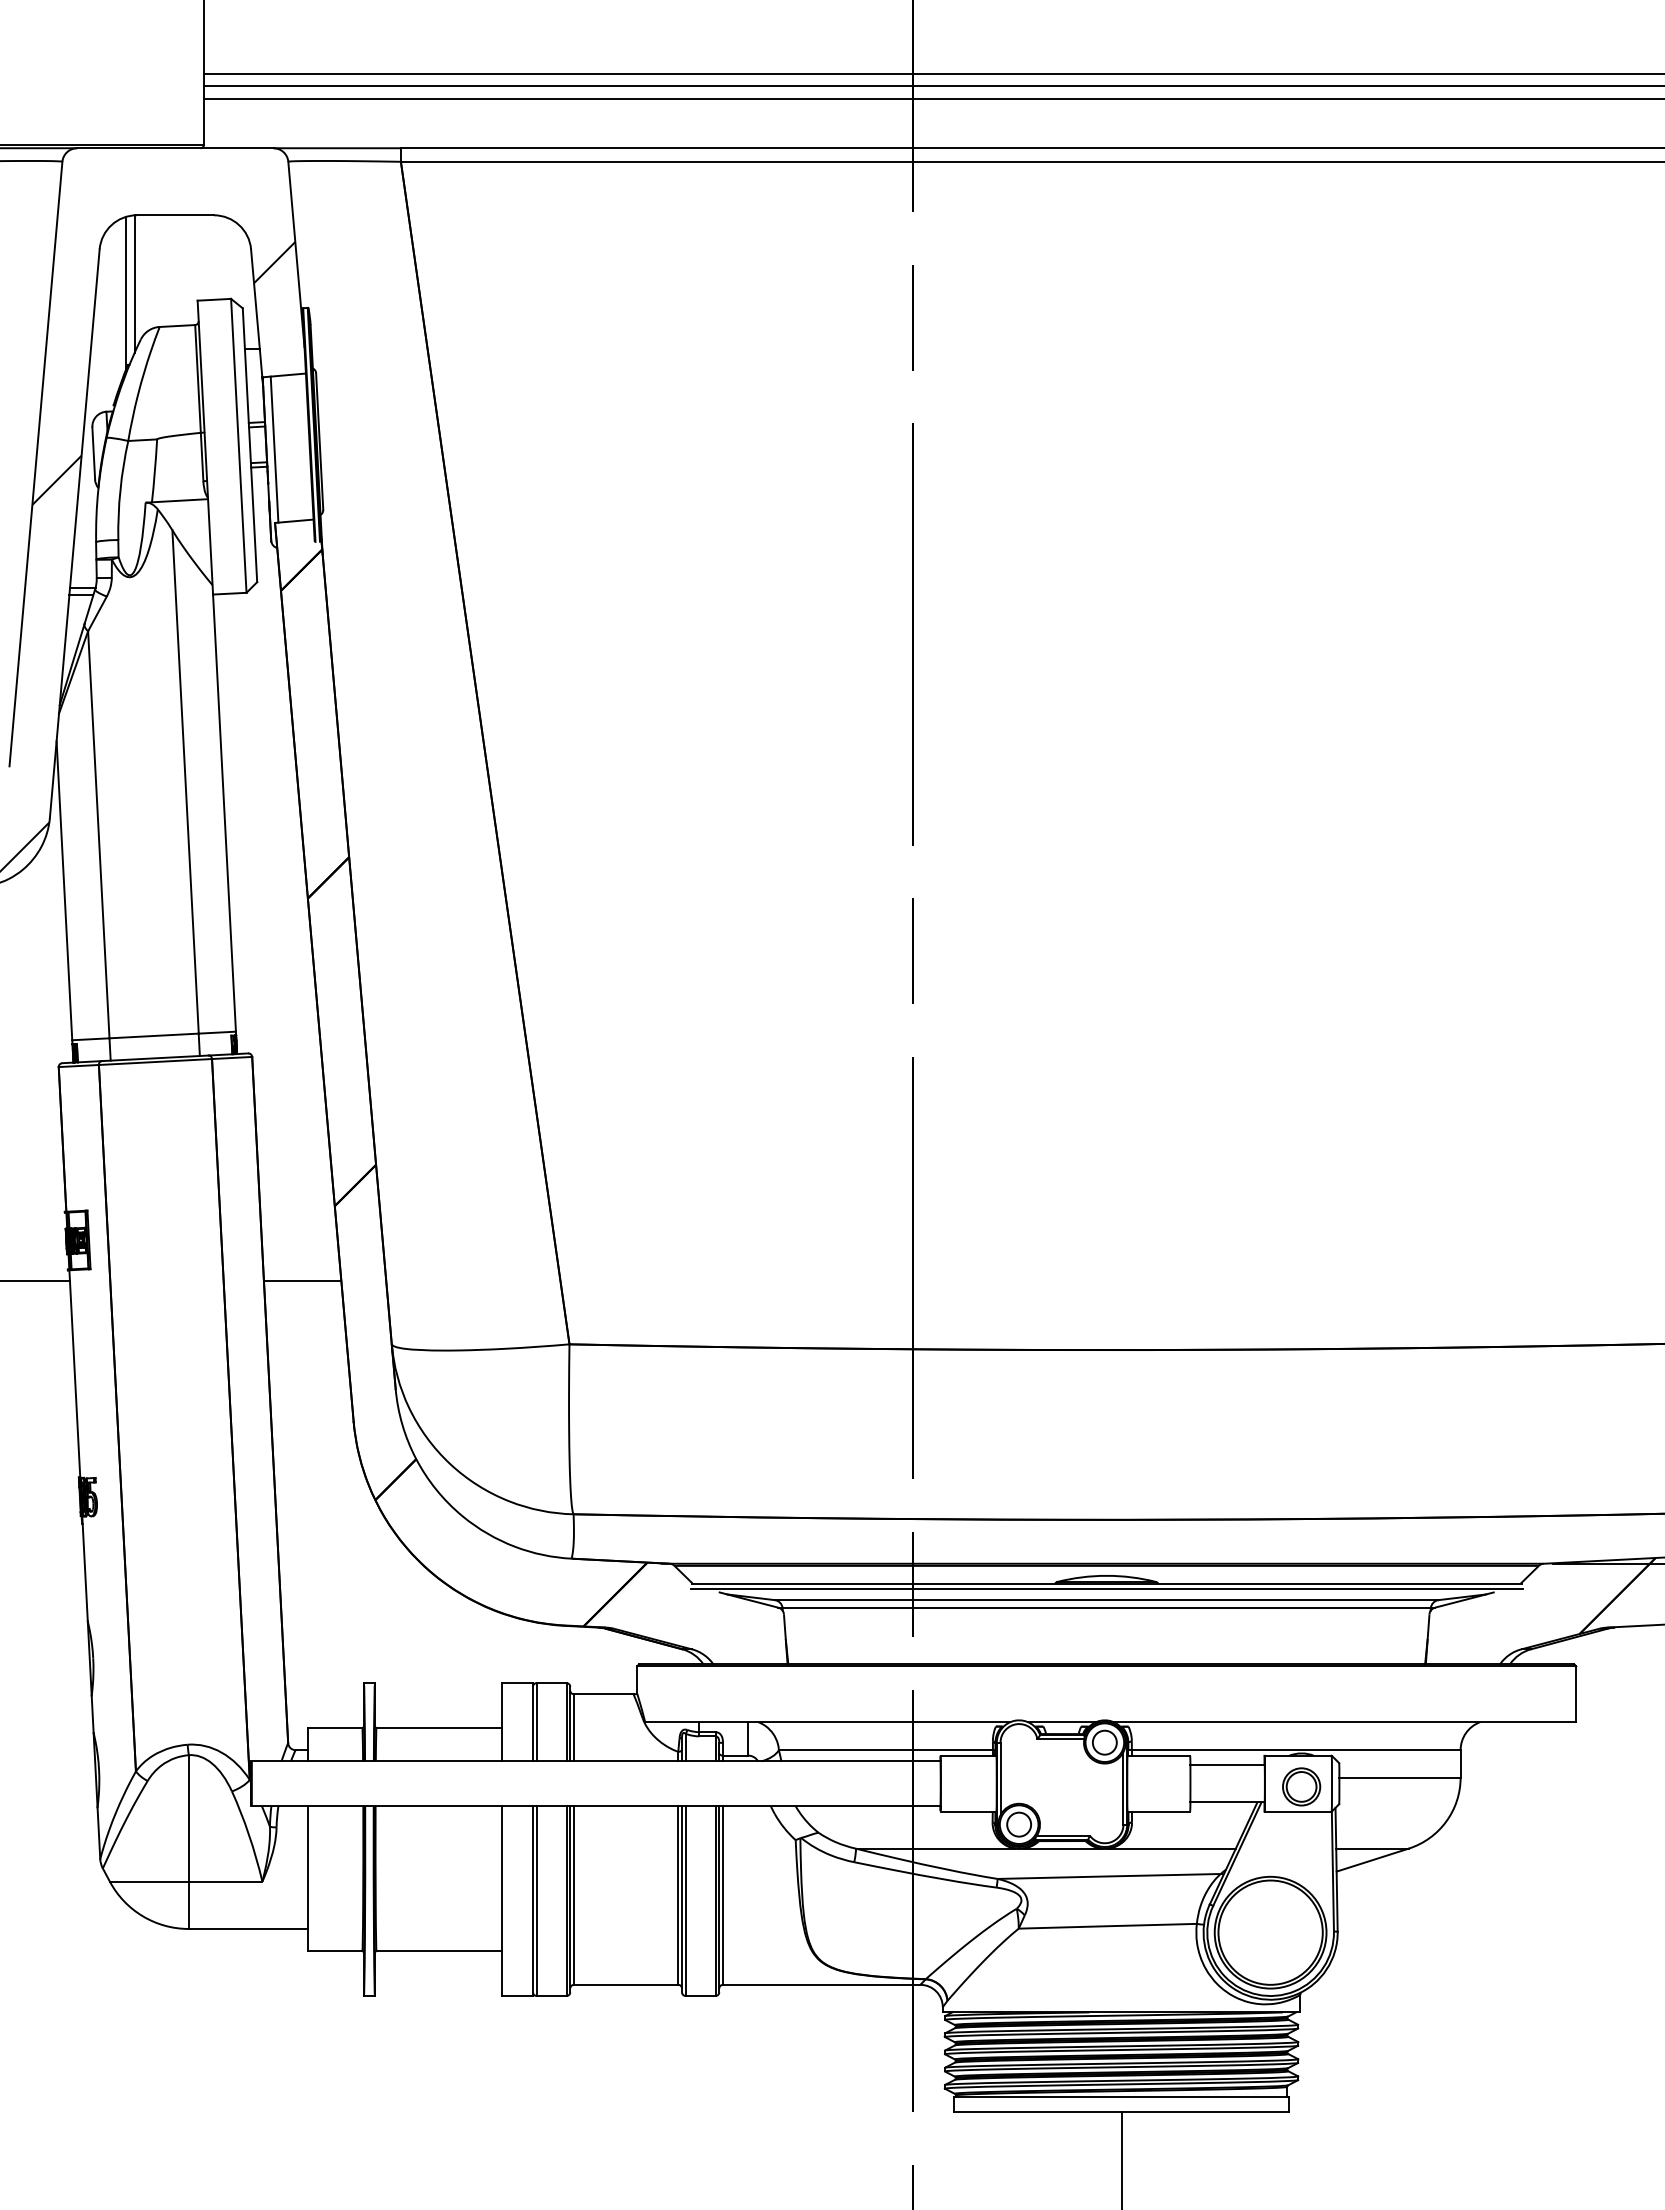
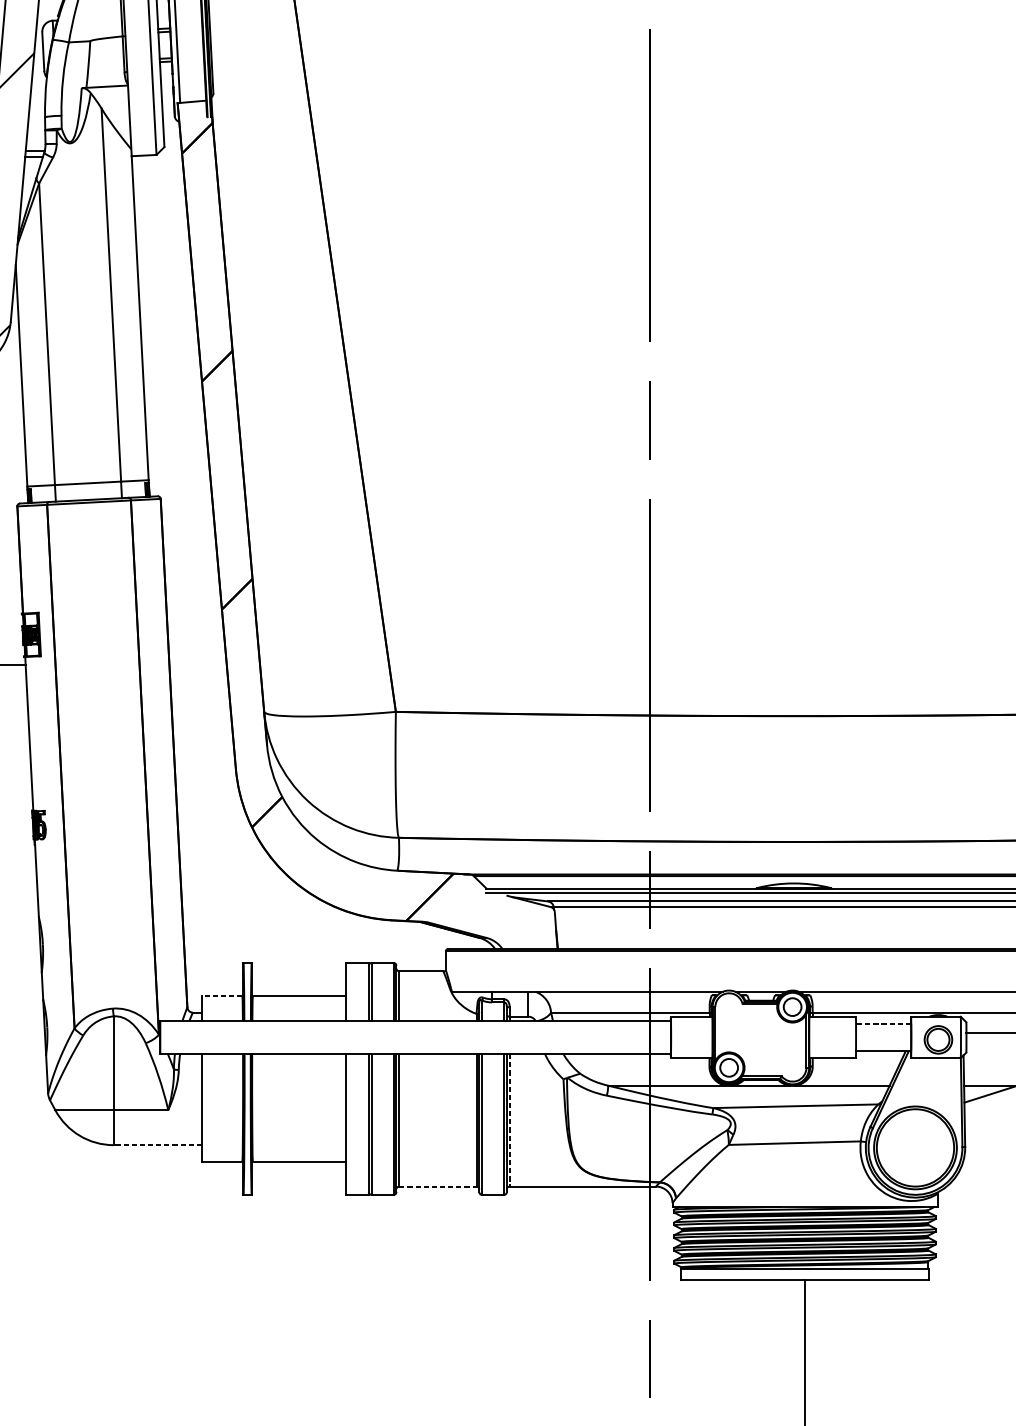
line: (302, 1280) -> (198, 664), removed
line: (334, 1727) -> (221, 995), solid -> dashed
line: (1227, 1765) -> (883, 1024), solid -> dashed
line: (723, 1895) -> (510, 1120), solid -> dashed
line: (248, 1928) -> (157, 1144), solid -> dashed
line: (626, 1984) -> (438, 1186), solid -> dashed

